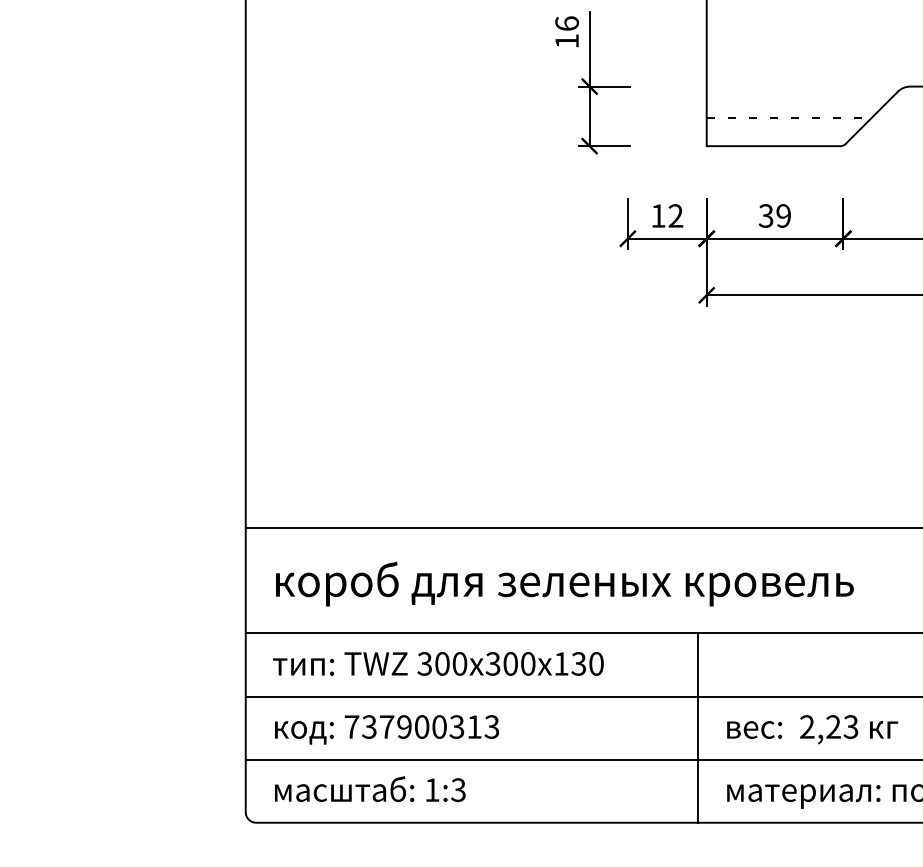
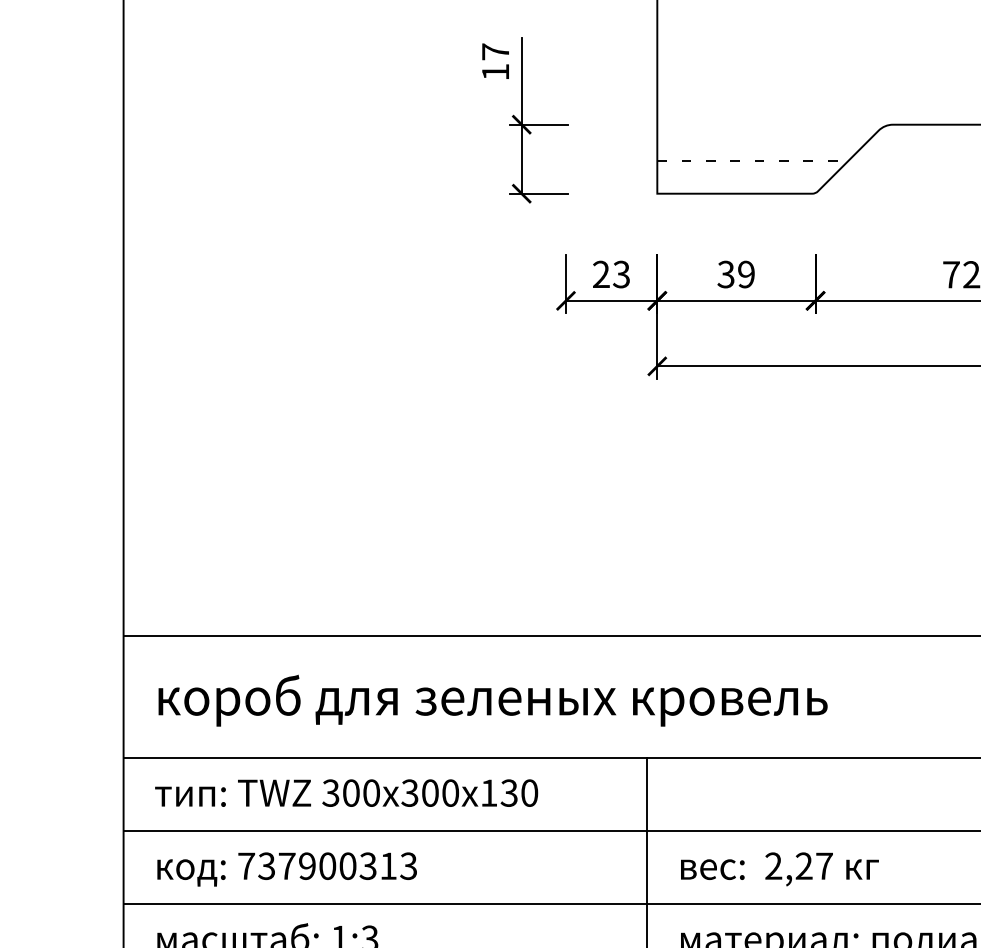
text: (566, 23) -> (494, 51), 16 -> 17
text: (667, 215) -> (611, 273), 12 -> 23
text: (850, 726) -> (823, 865), 2,23 -> 2,27

